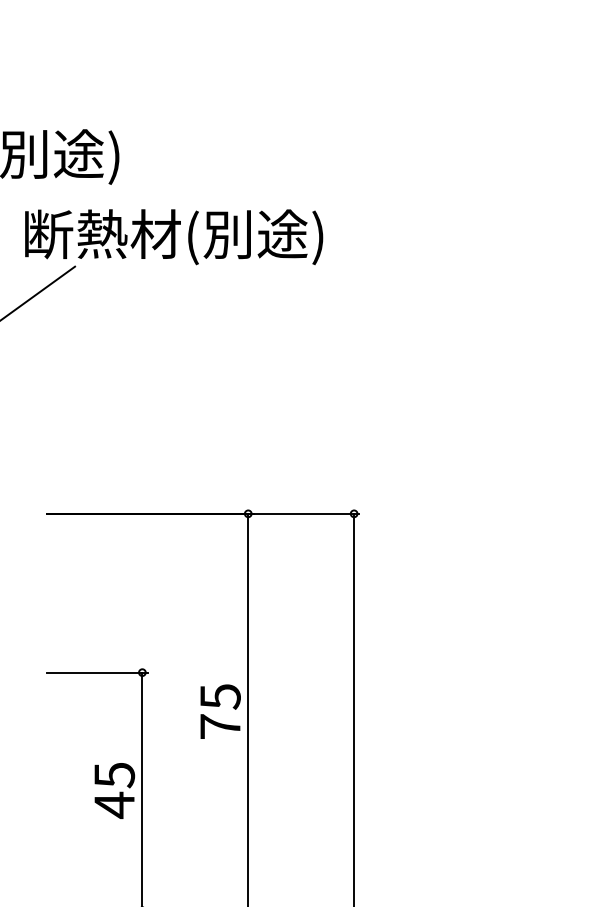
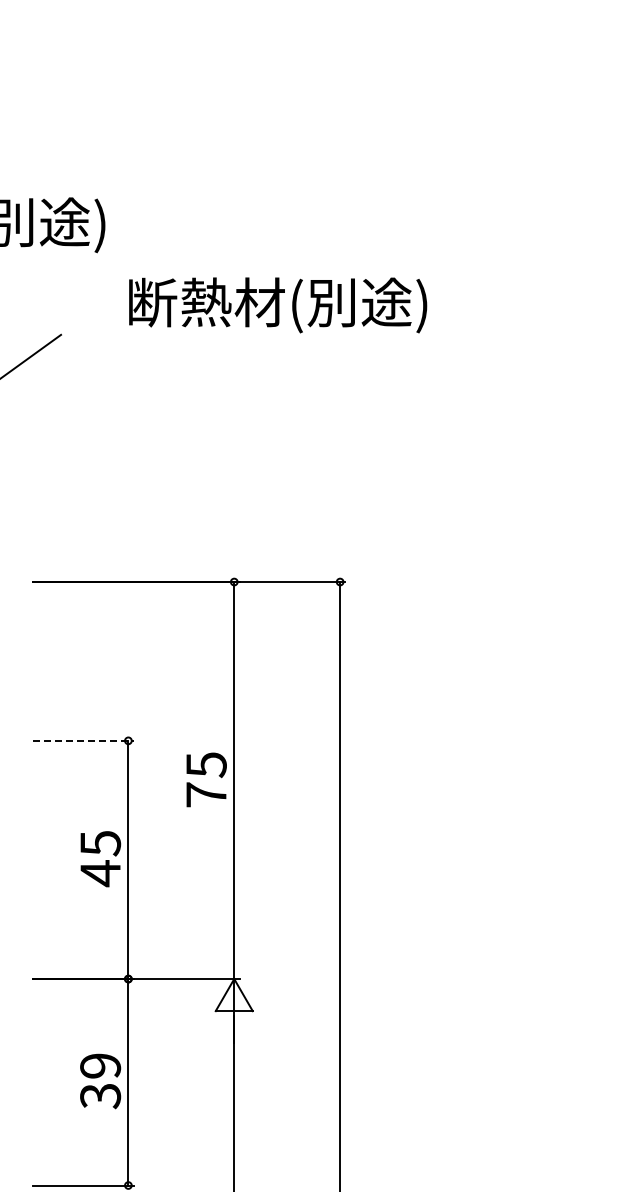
text: (174, 237) -> (278, 305), moved
line: (97, 672) -> (83, 740), solid -> dashed

